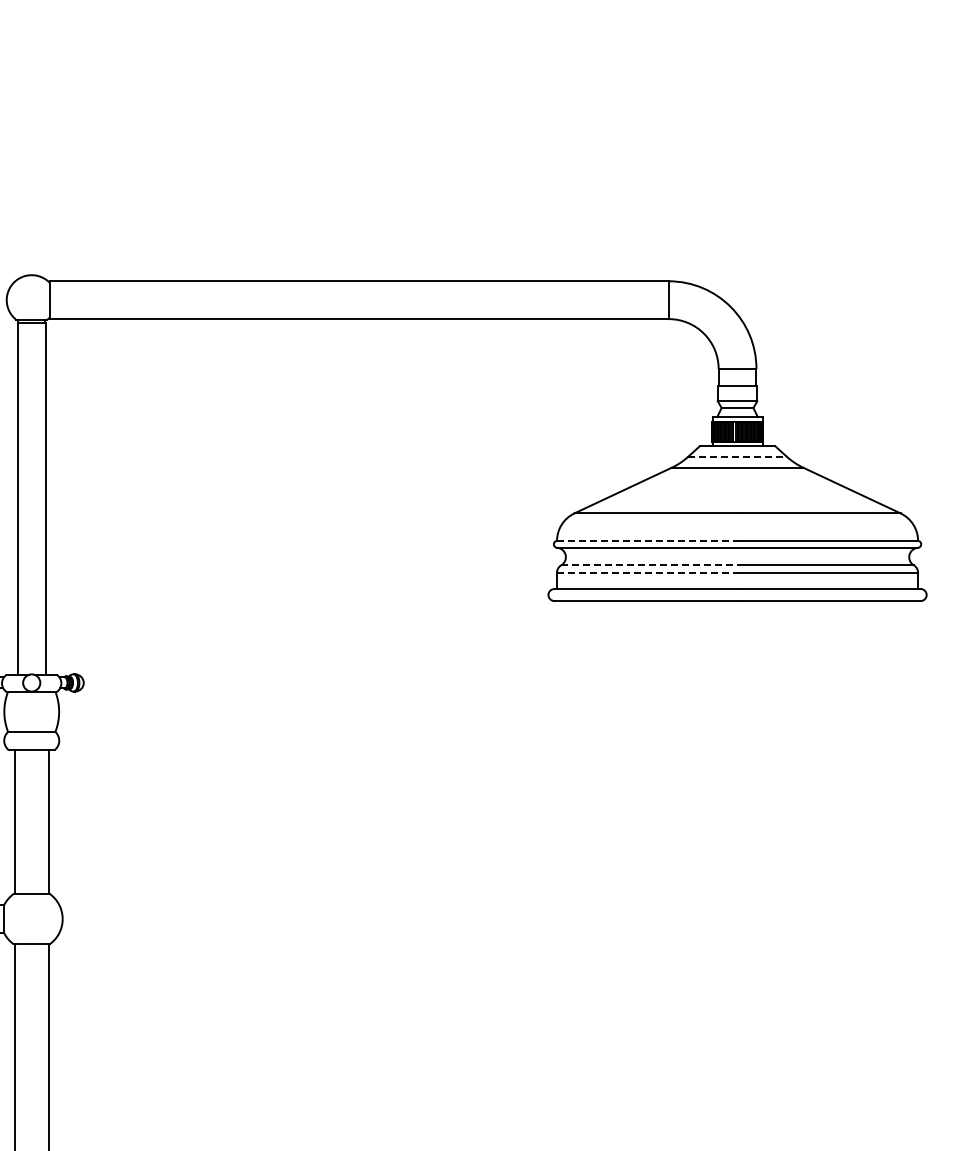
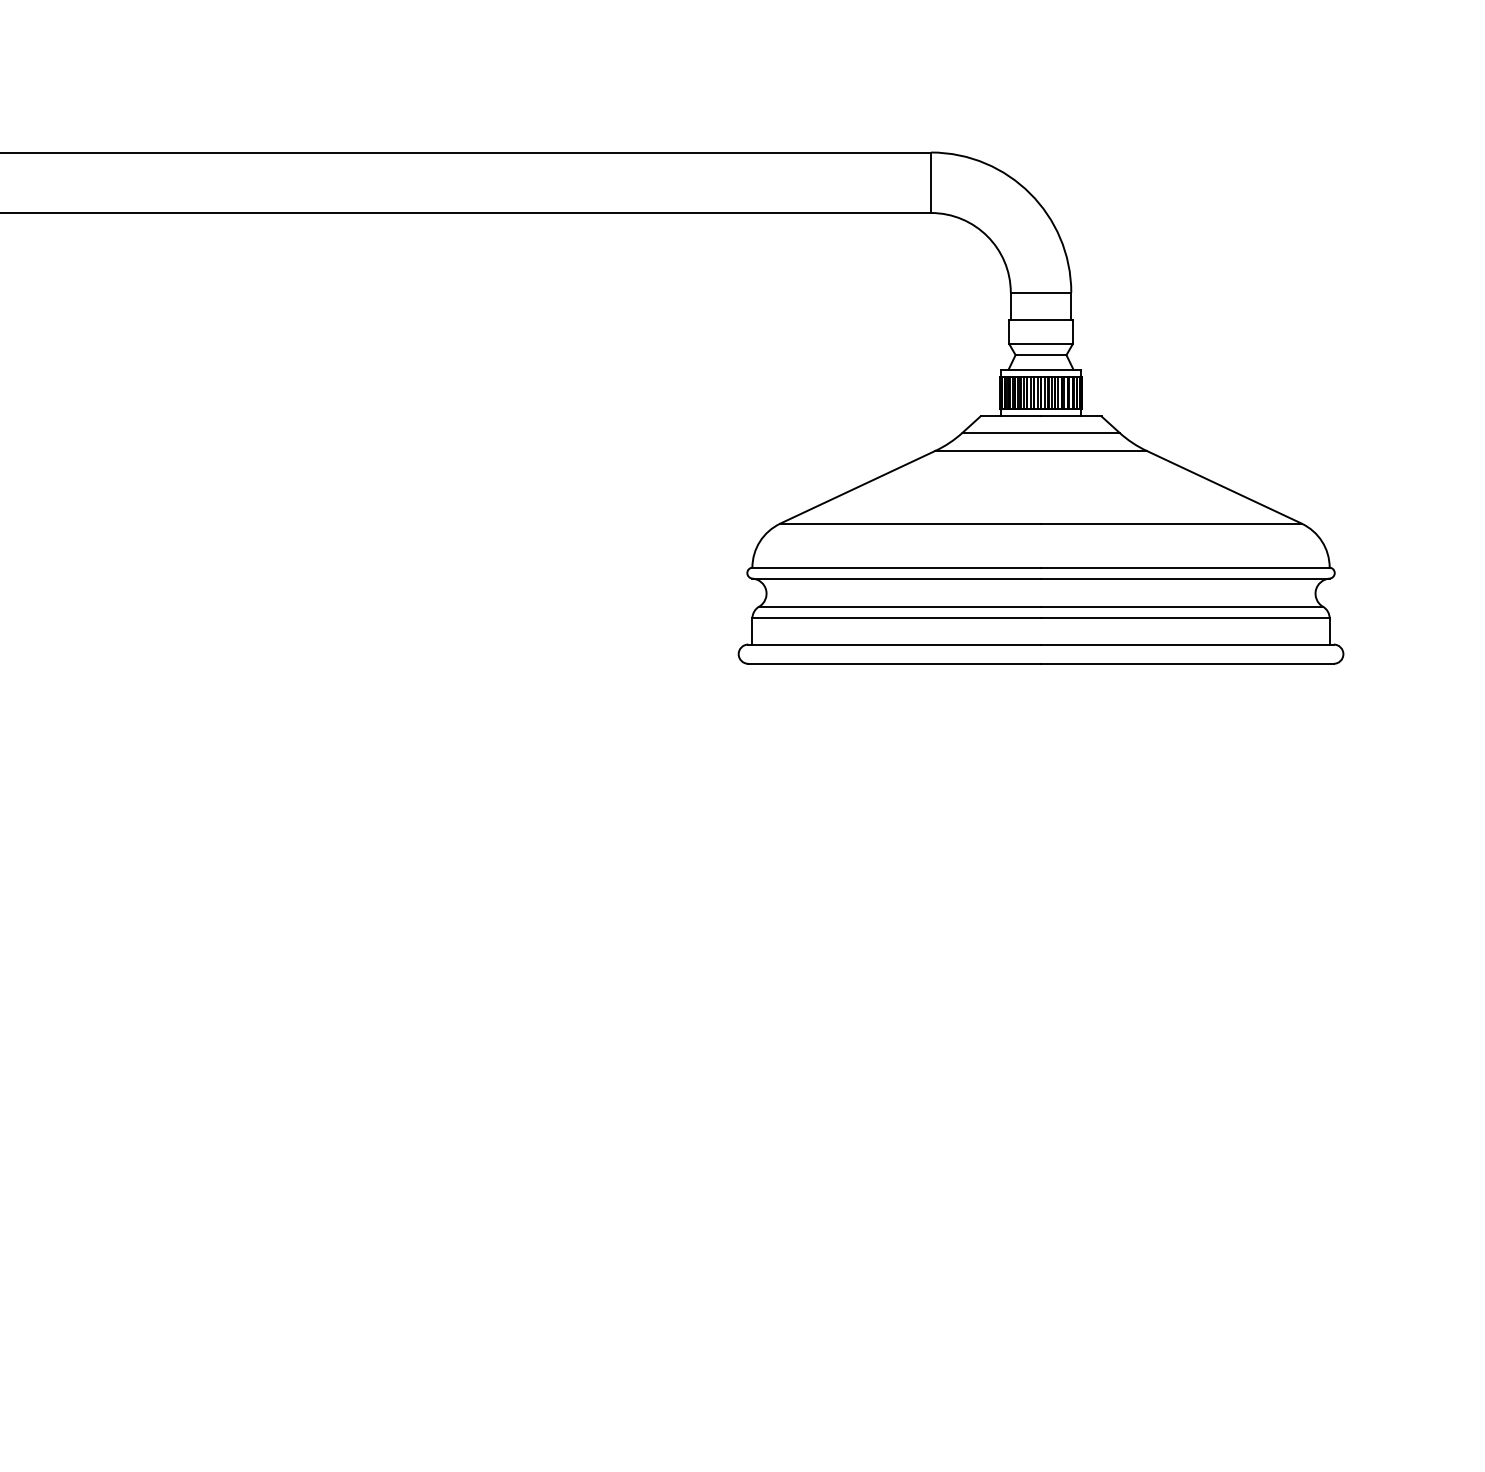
line: (738, 456) -> (1042, 432), dashed -> solid
line: (647, 540) -> (897, 566), dashed -> solid
line: (649, 565) -> (900, 606), dashed -> solid
line: (647, 572) -> (897, 618), dashed -> solid

